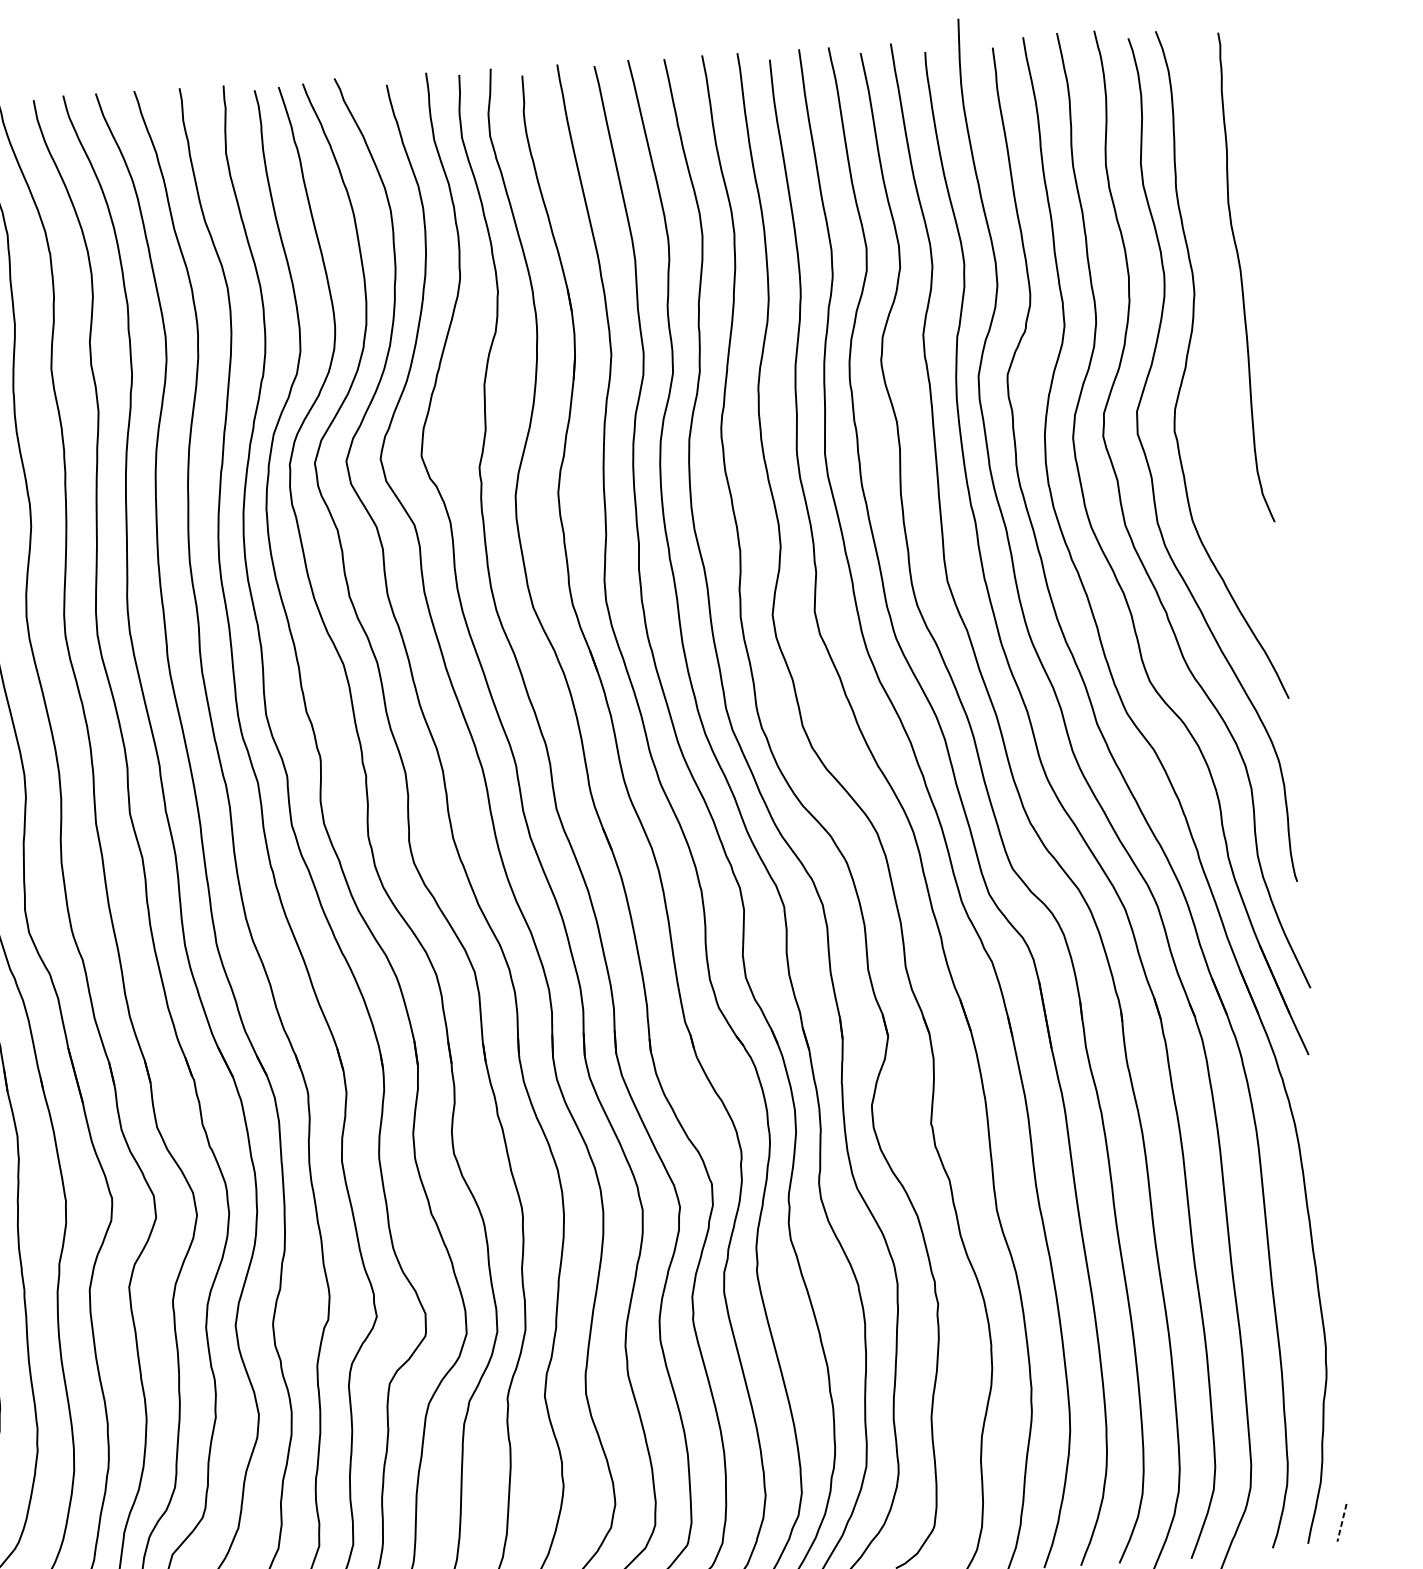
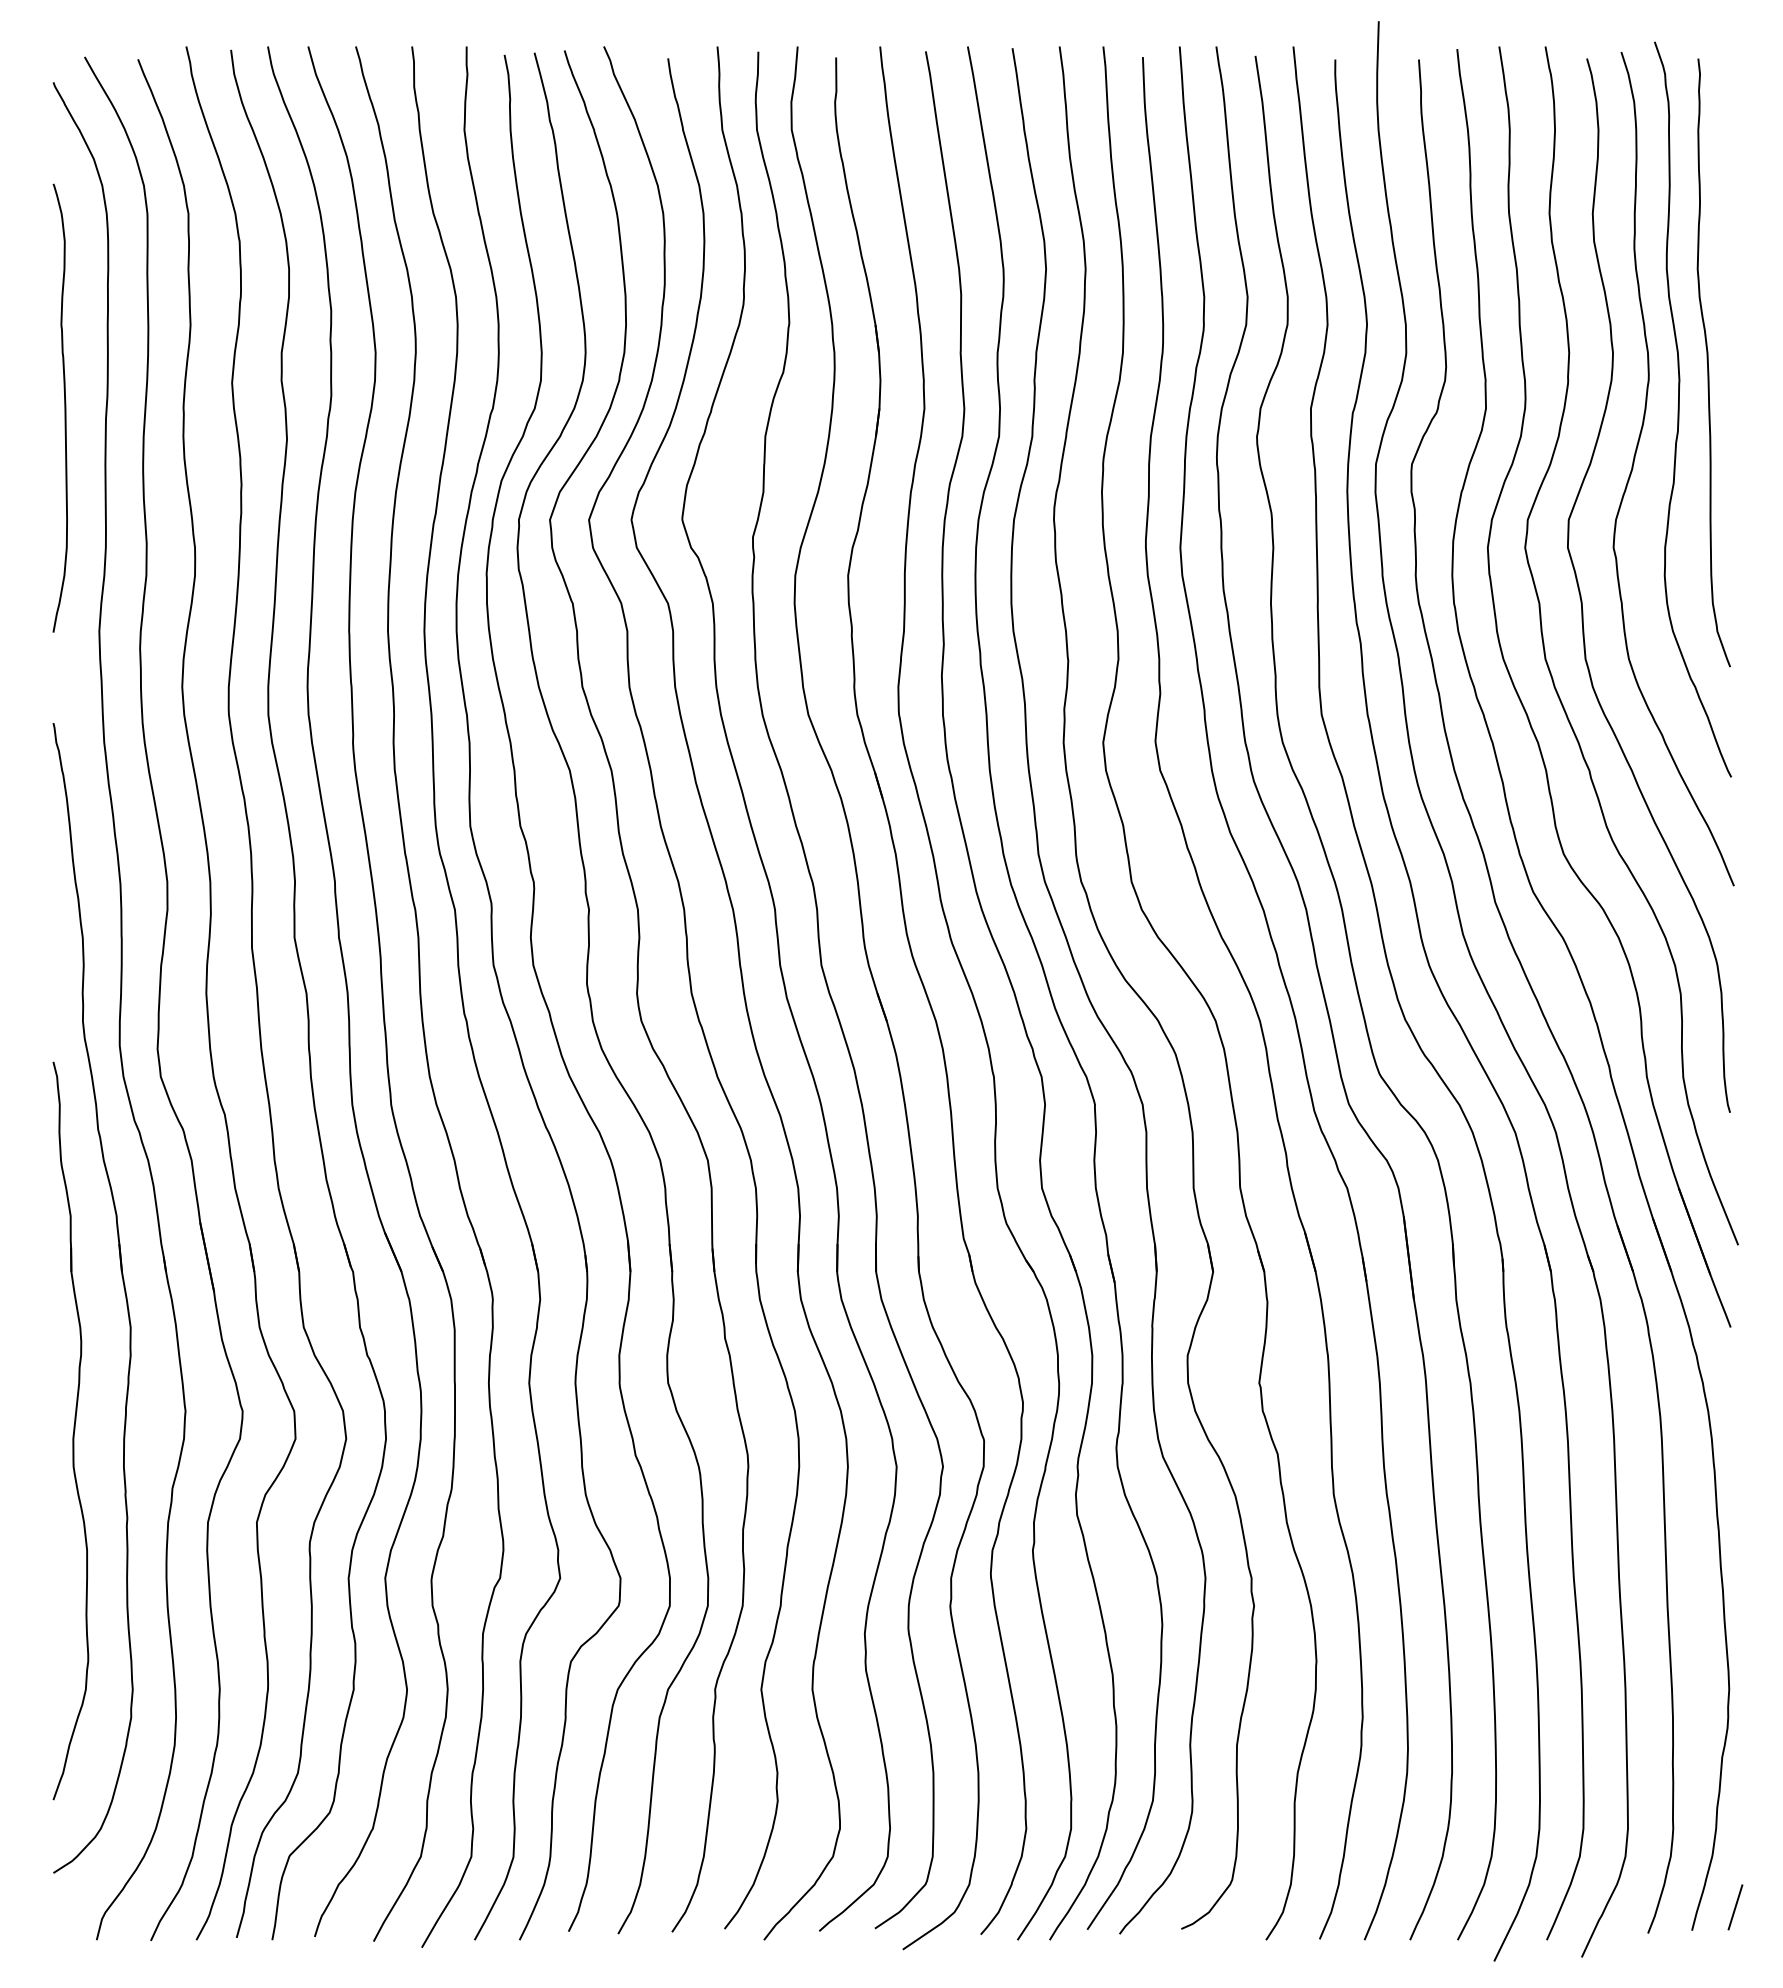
curve: (1220, 316) -> (1679, 409), added
line: (1342, 1522) -> (1735, 1907), dashed -> solid

